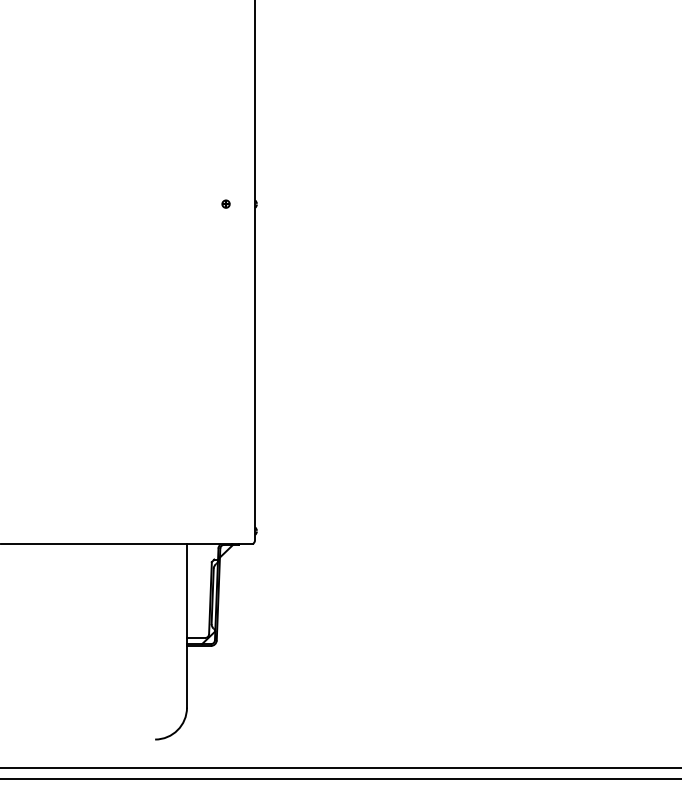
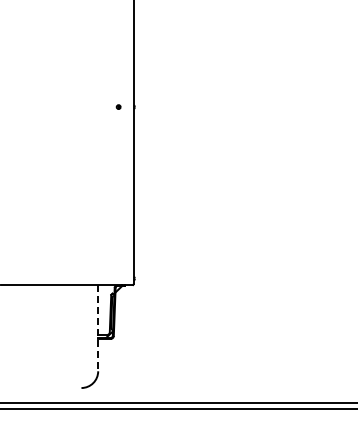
line: (187, 626) -> (98, 328), solid -> dashed

